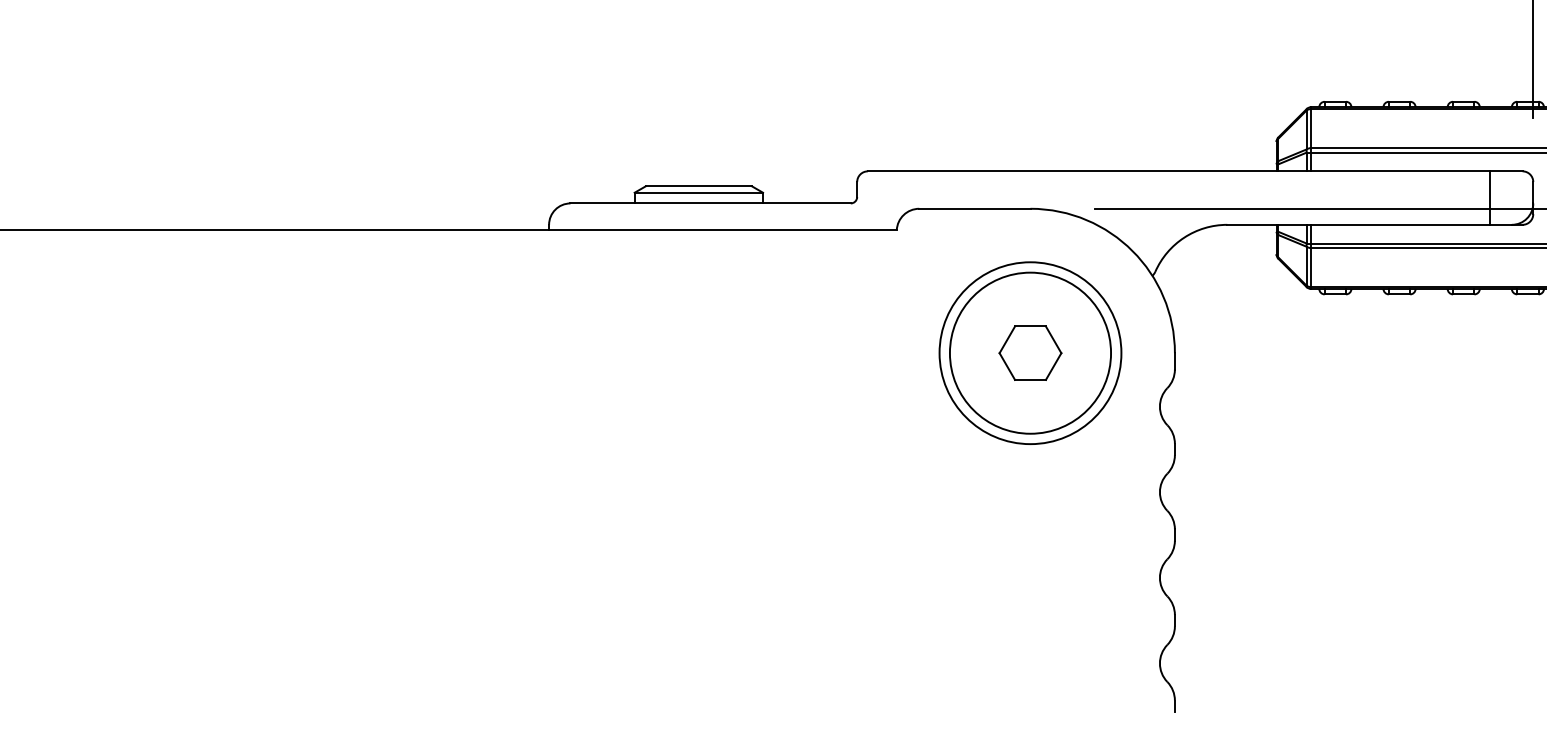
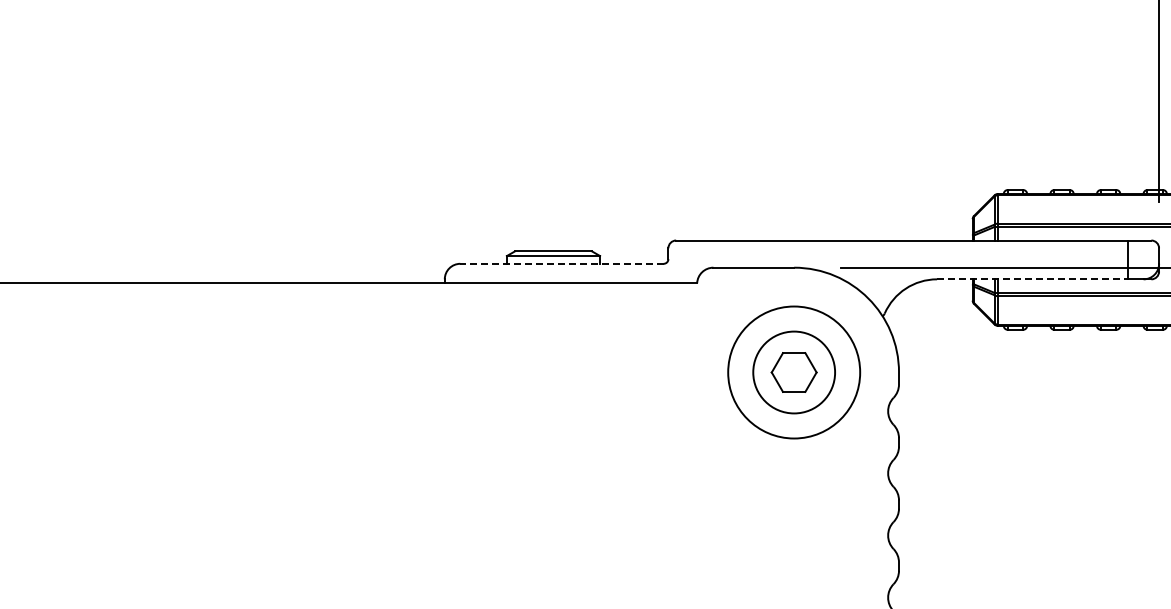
line: (711, 203) -> (562, 263), solid -> dashed
line: (1360, 225) -> (1033, 279), solid -> dashed
circle: (1029, 353) -> (793, 372), size x0.7

